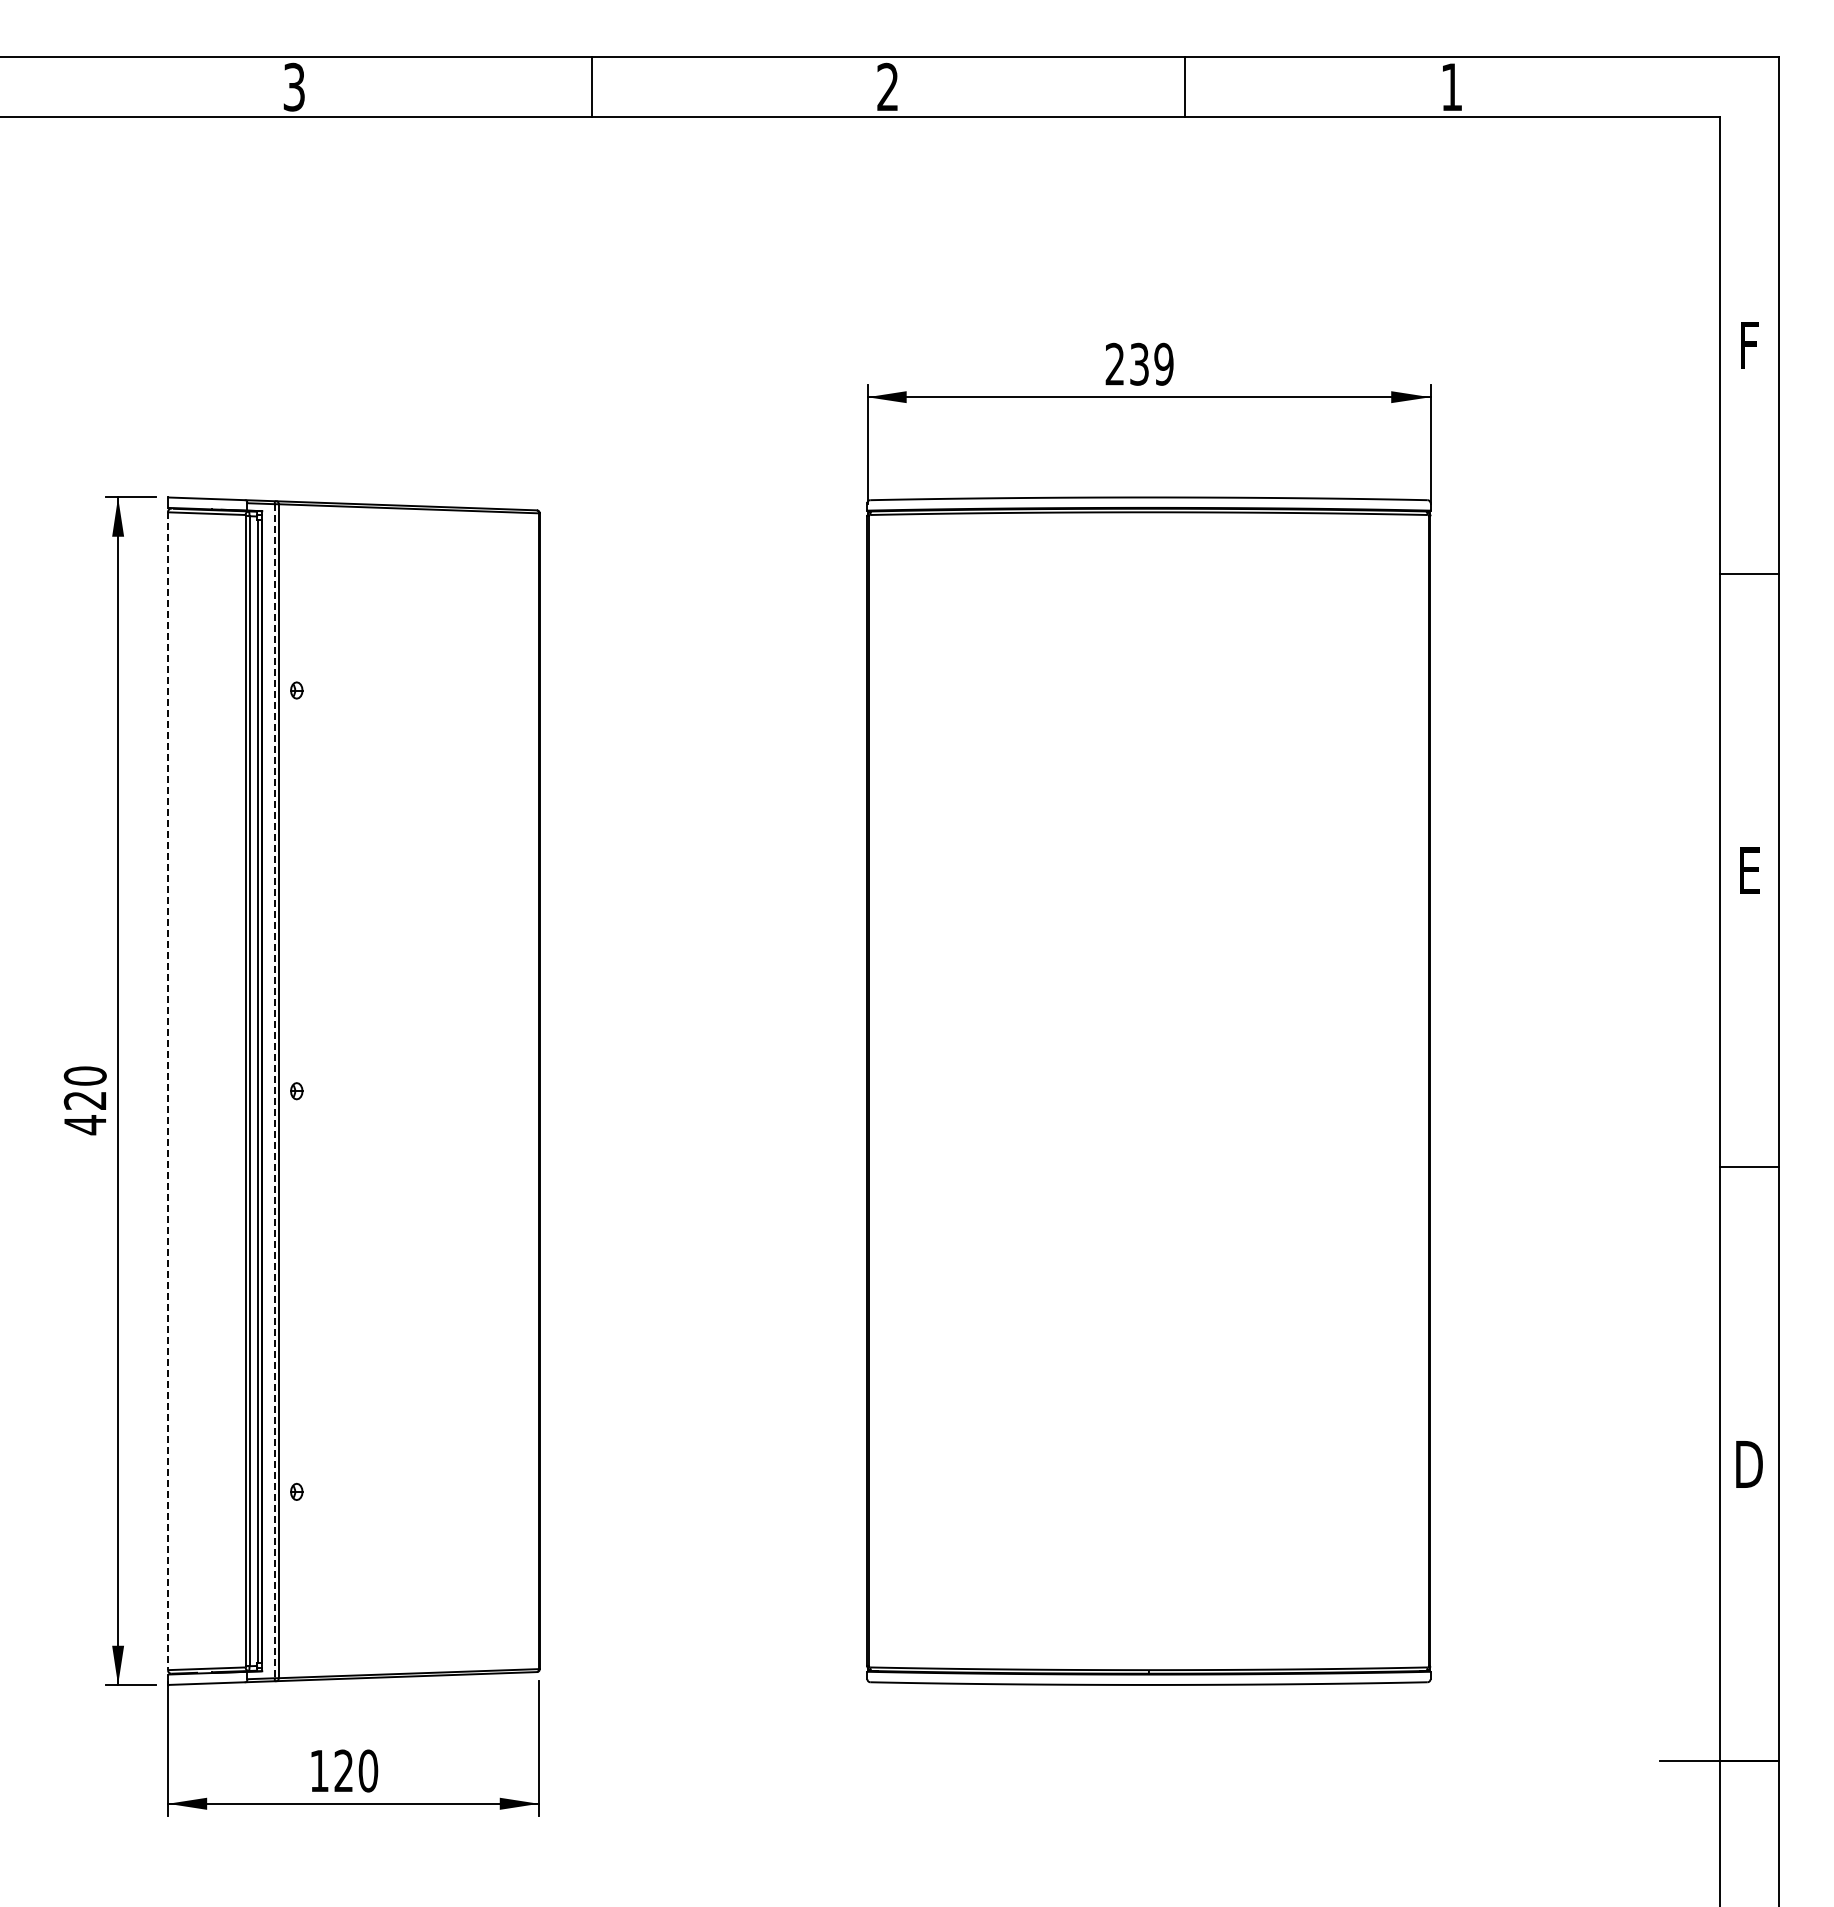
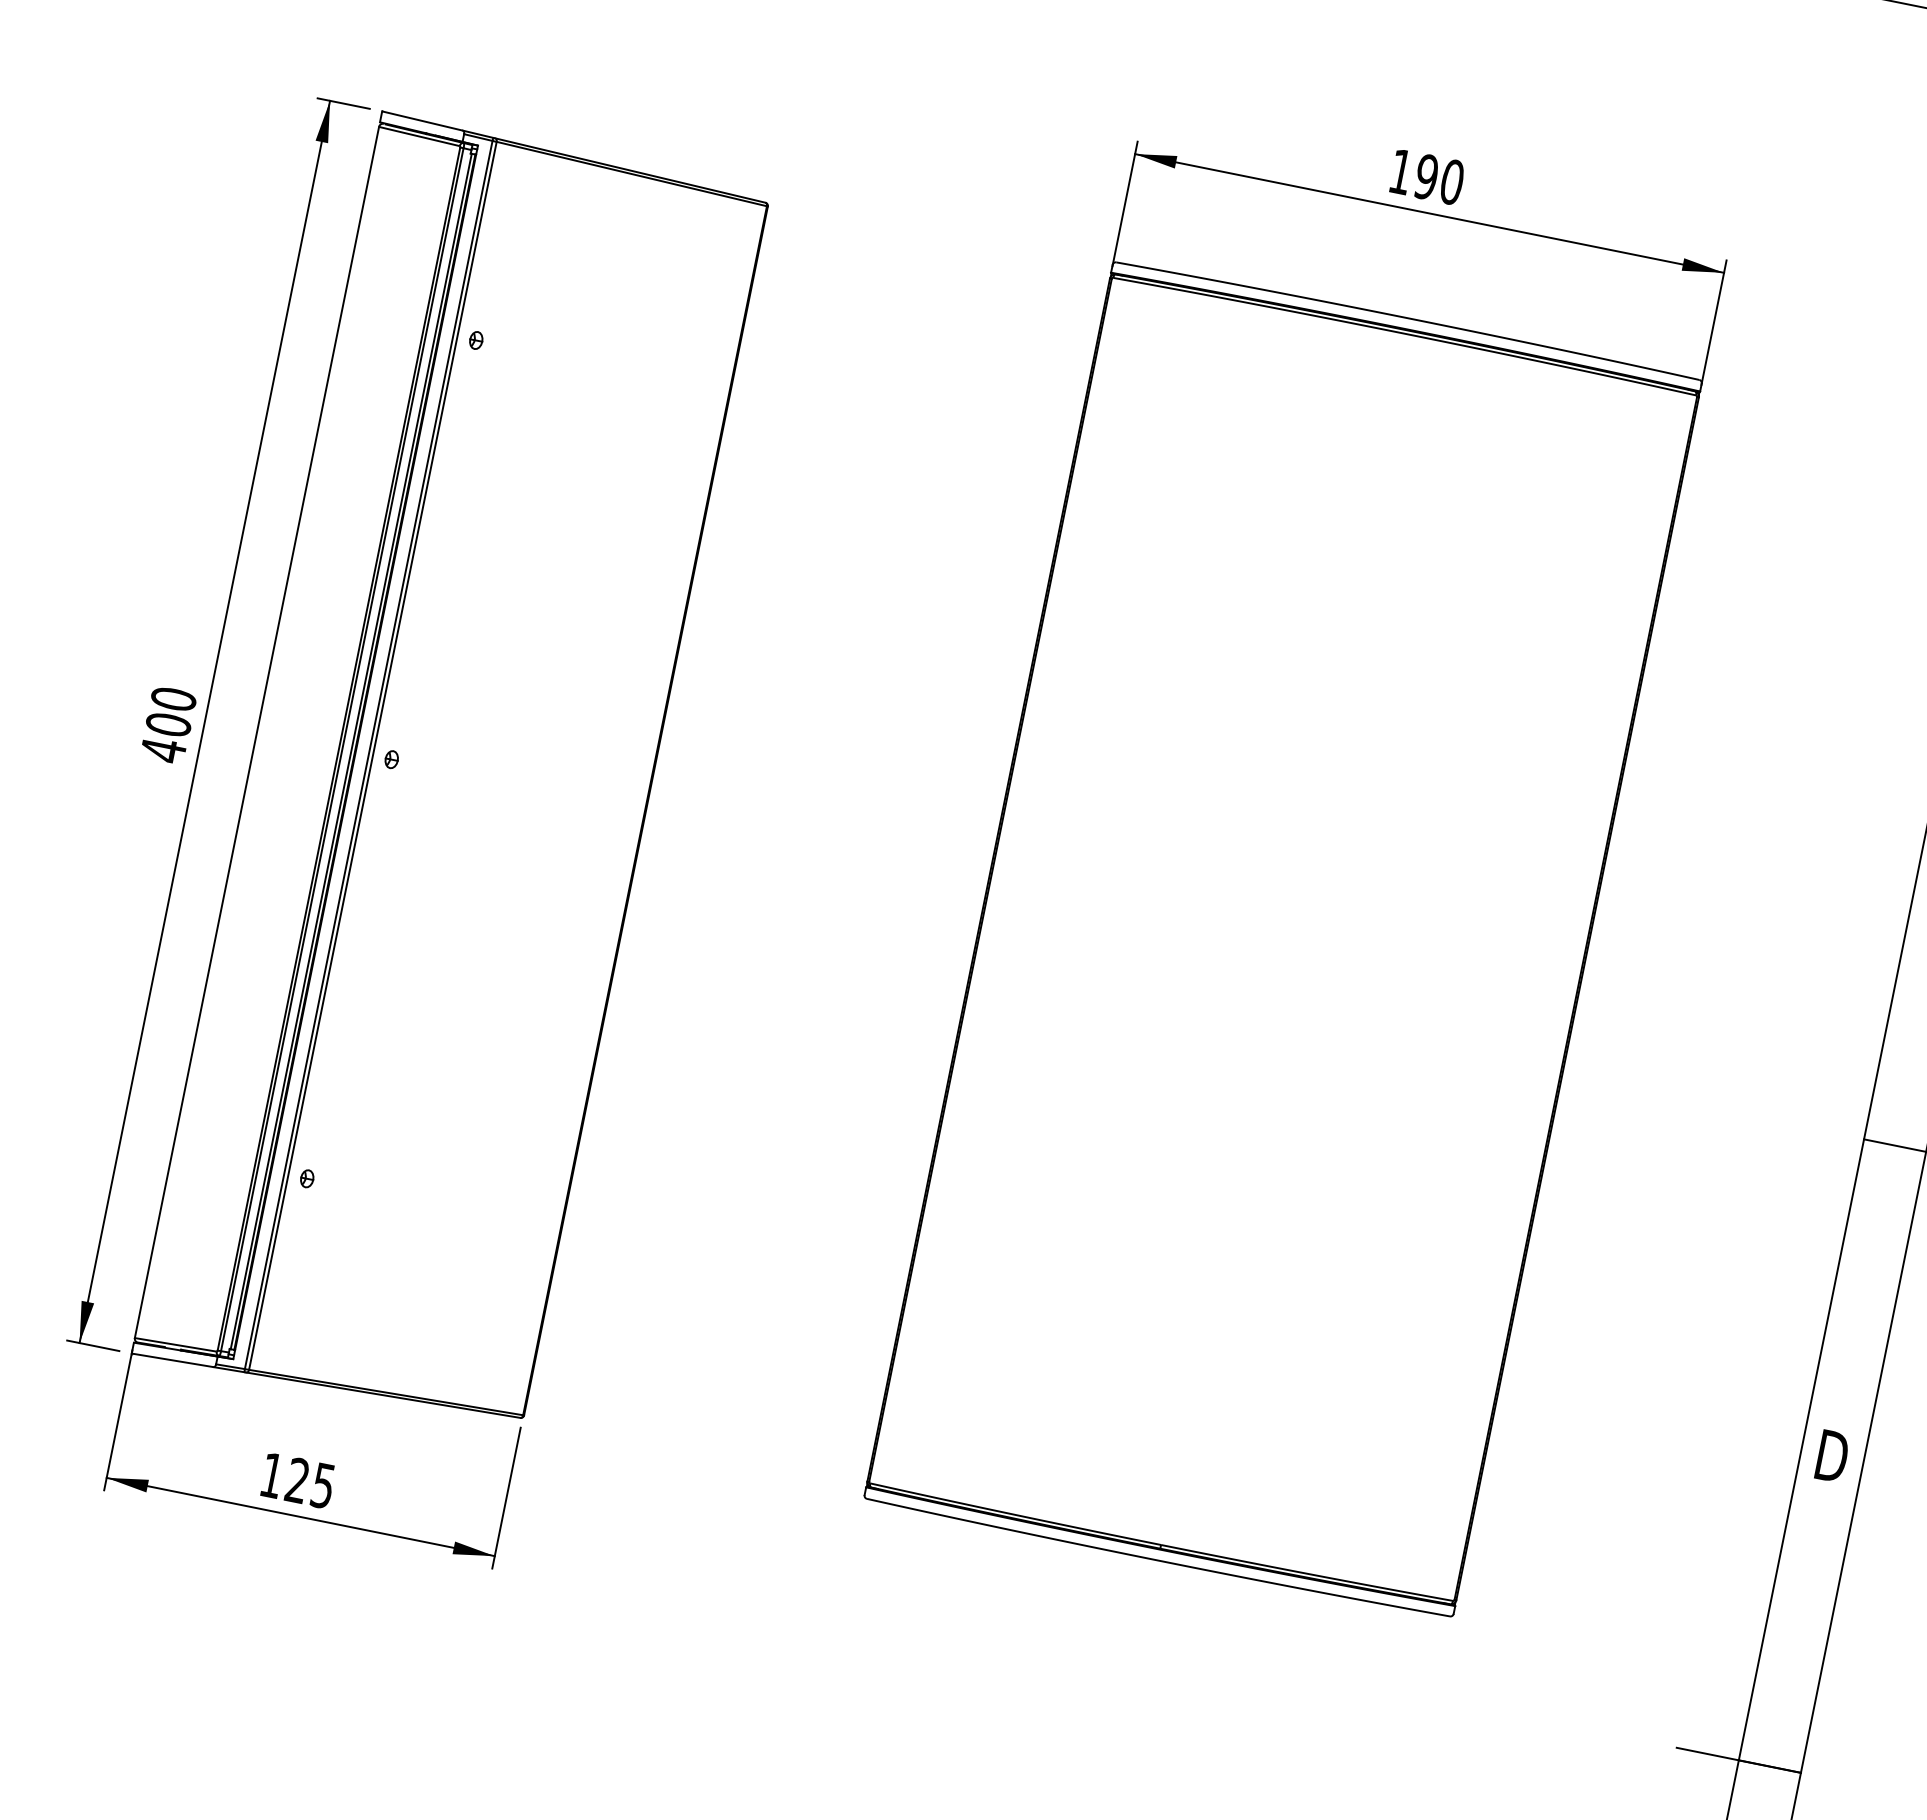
text: (1139, 363) -> (1426, 176), 239 -> 190
line: (167, 1091) -> (256, 732), dashed -> solid
line: (274, 1091) -> (368, 755), dashed -> solid
text: (84, 1100) -> (167, 724), 420 -> 400
text: (368, 1770) -> (323, 1485), 120 -> 125

